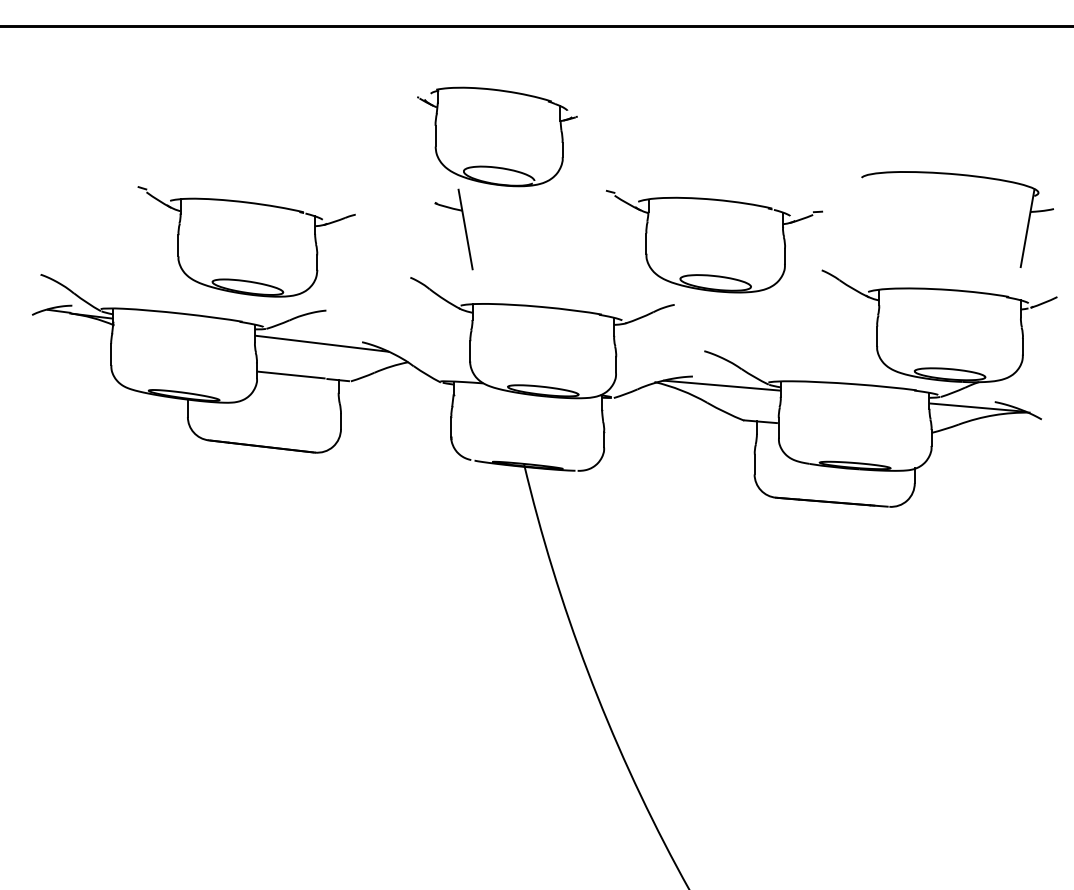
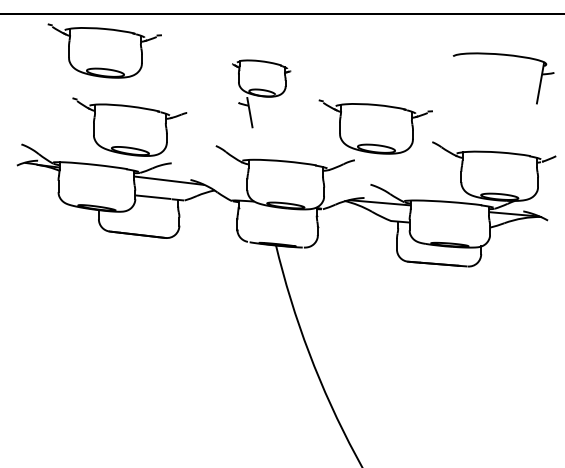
part: (198, 96) -> (104, 50), added
part: (497, 177) -> (261, 93), size x0.7
part: (966, 177) -> (508, 56), moved

